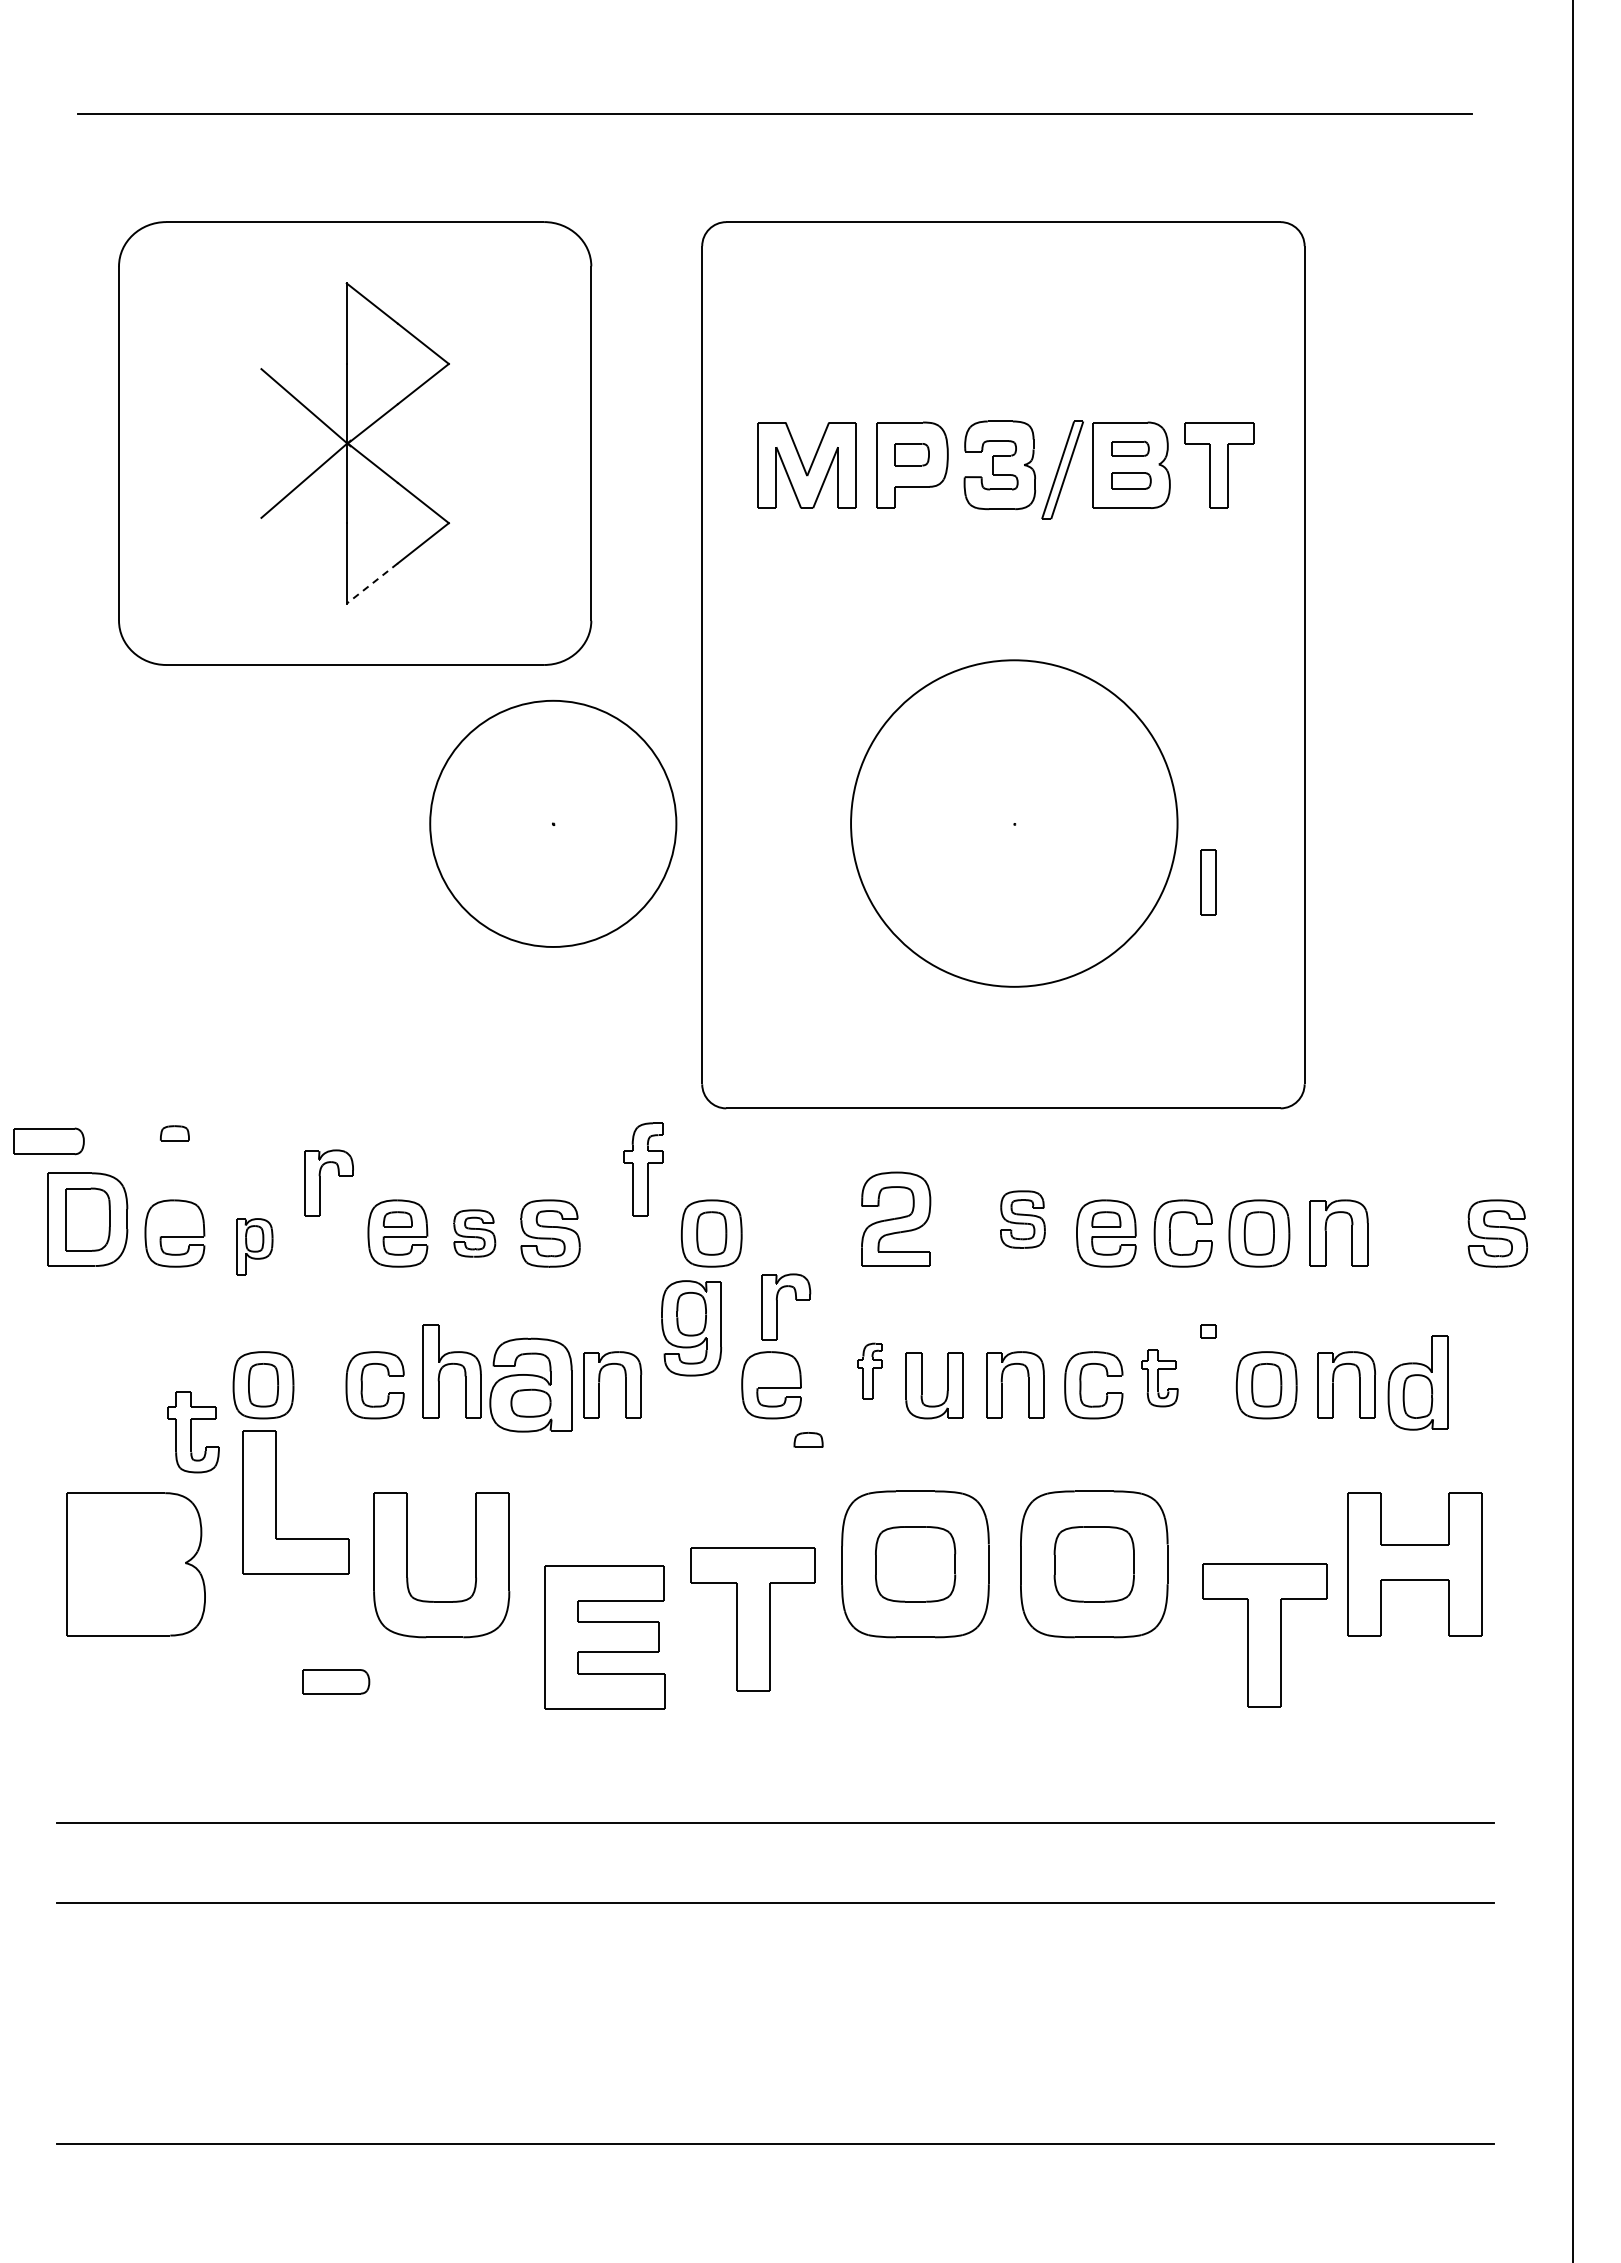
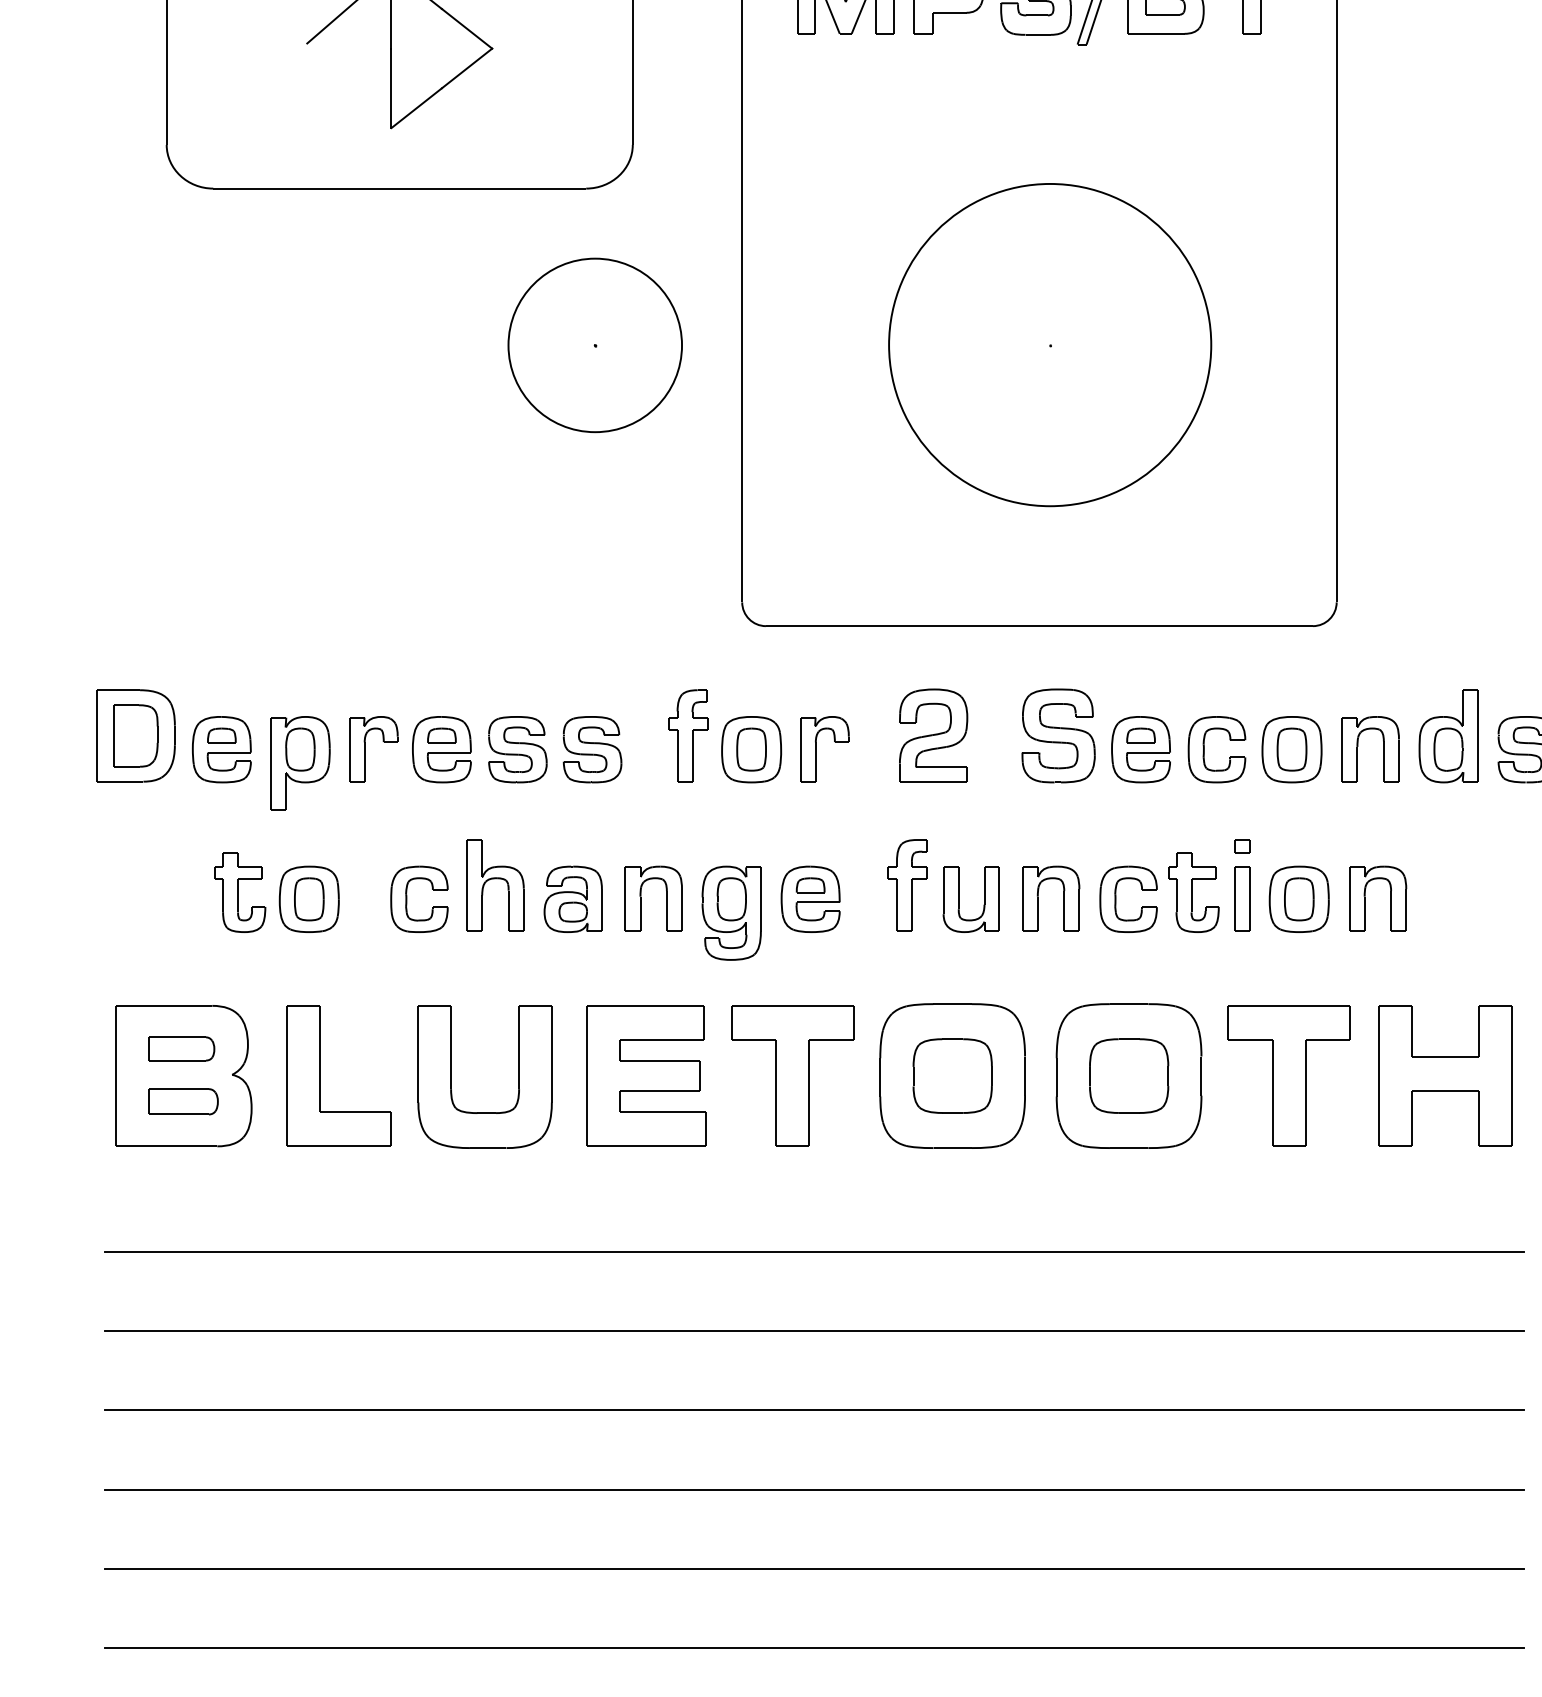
line: (372, 583) -> (416, 108), dashed -> solid
circle: (553, 823) -> (595, 345), size x0.71
part: (1208, 882) -> (1241, 899), moved
part: (174, 1133) -> (221, 735), moved
part: (48, 1141) -> (182, 1101), moved
part: (643, 1169) -> (688, 735), moved
part: (320, 1182) -> (365, 748), moved
part: (1022, 1219) -> (1058, 735), size x1.67
part: (474, 1233) -> (517, 749), size x1.43
part: (254, 1246) -> (300, 762), size x1.67
part: (777, 1306) -> (816, 748), moved
part: (691, 1328) -> (731, 913), moved
part: (869, 1371) -> (907, 885), size x1.67
part: (1160, 1378) -> (1194, 892), size x1.43
part: (1417, 1382) -> (1448, 735), moved
part: (530, 1385) -> (572, 899), size x0.71
part: (193, 1432) -> (240, 892), moved
part: (808, 1439) -> (810, 884), moved
part: (276, 1502) -> (320, 1076), moved
part: (752, 1619) -> (791, 1076), moved
part: (1264, 1635) -> (1289, 1076), moved
part: (604, 1637) -> (645, 1076), moved
part: (336, 1681) -> (181, 1048), moved
line: (775, 1742) -> (814, 1251), added
line: (775, 1983) -> (814, 1489), added
line: (775, 2063) -> (814, 1568), added

